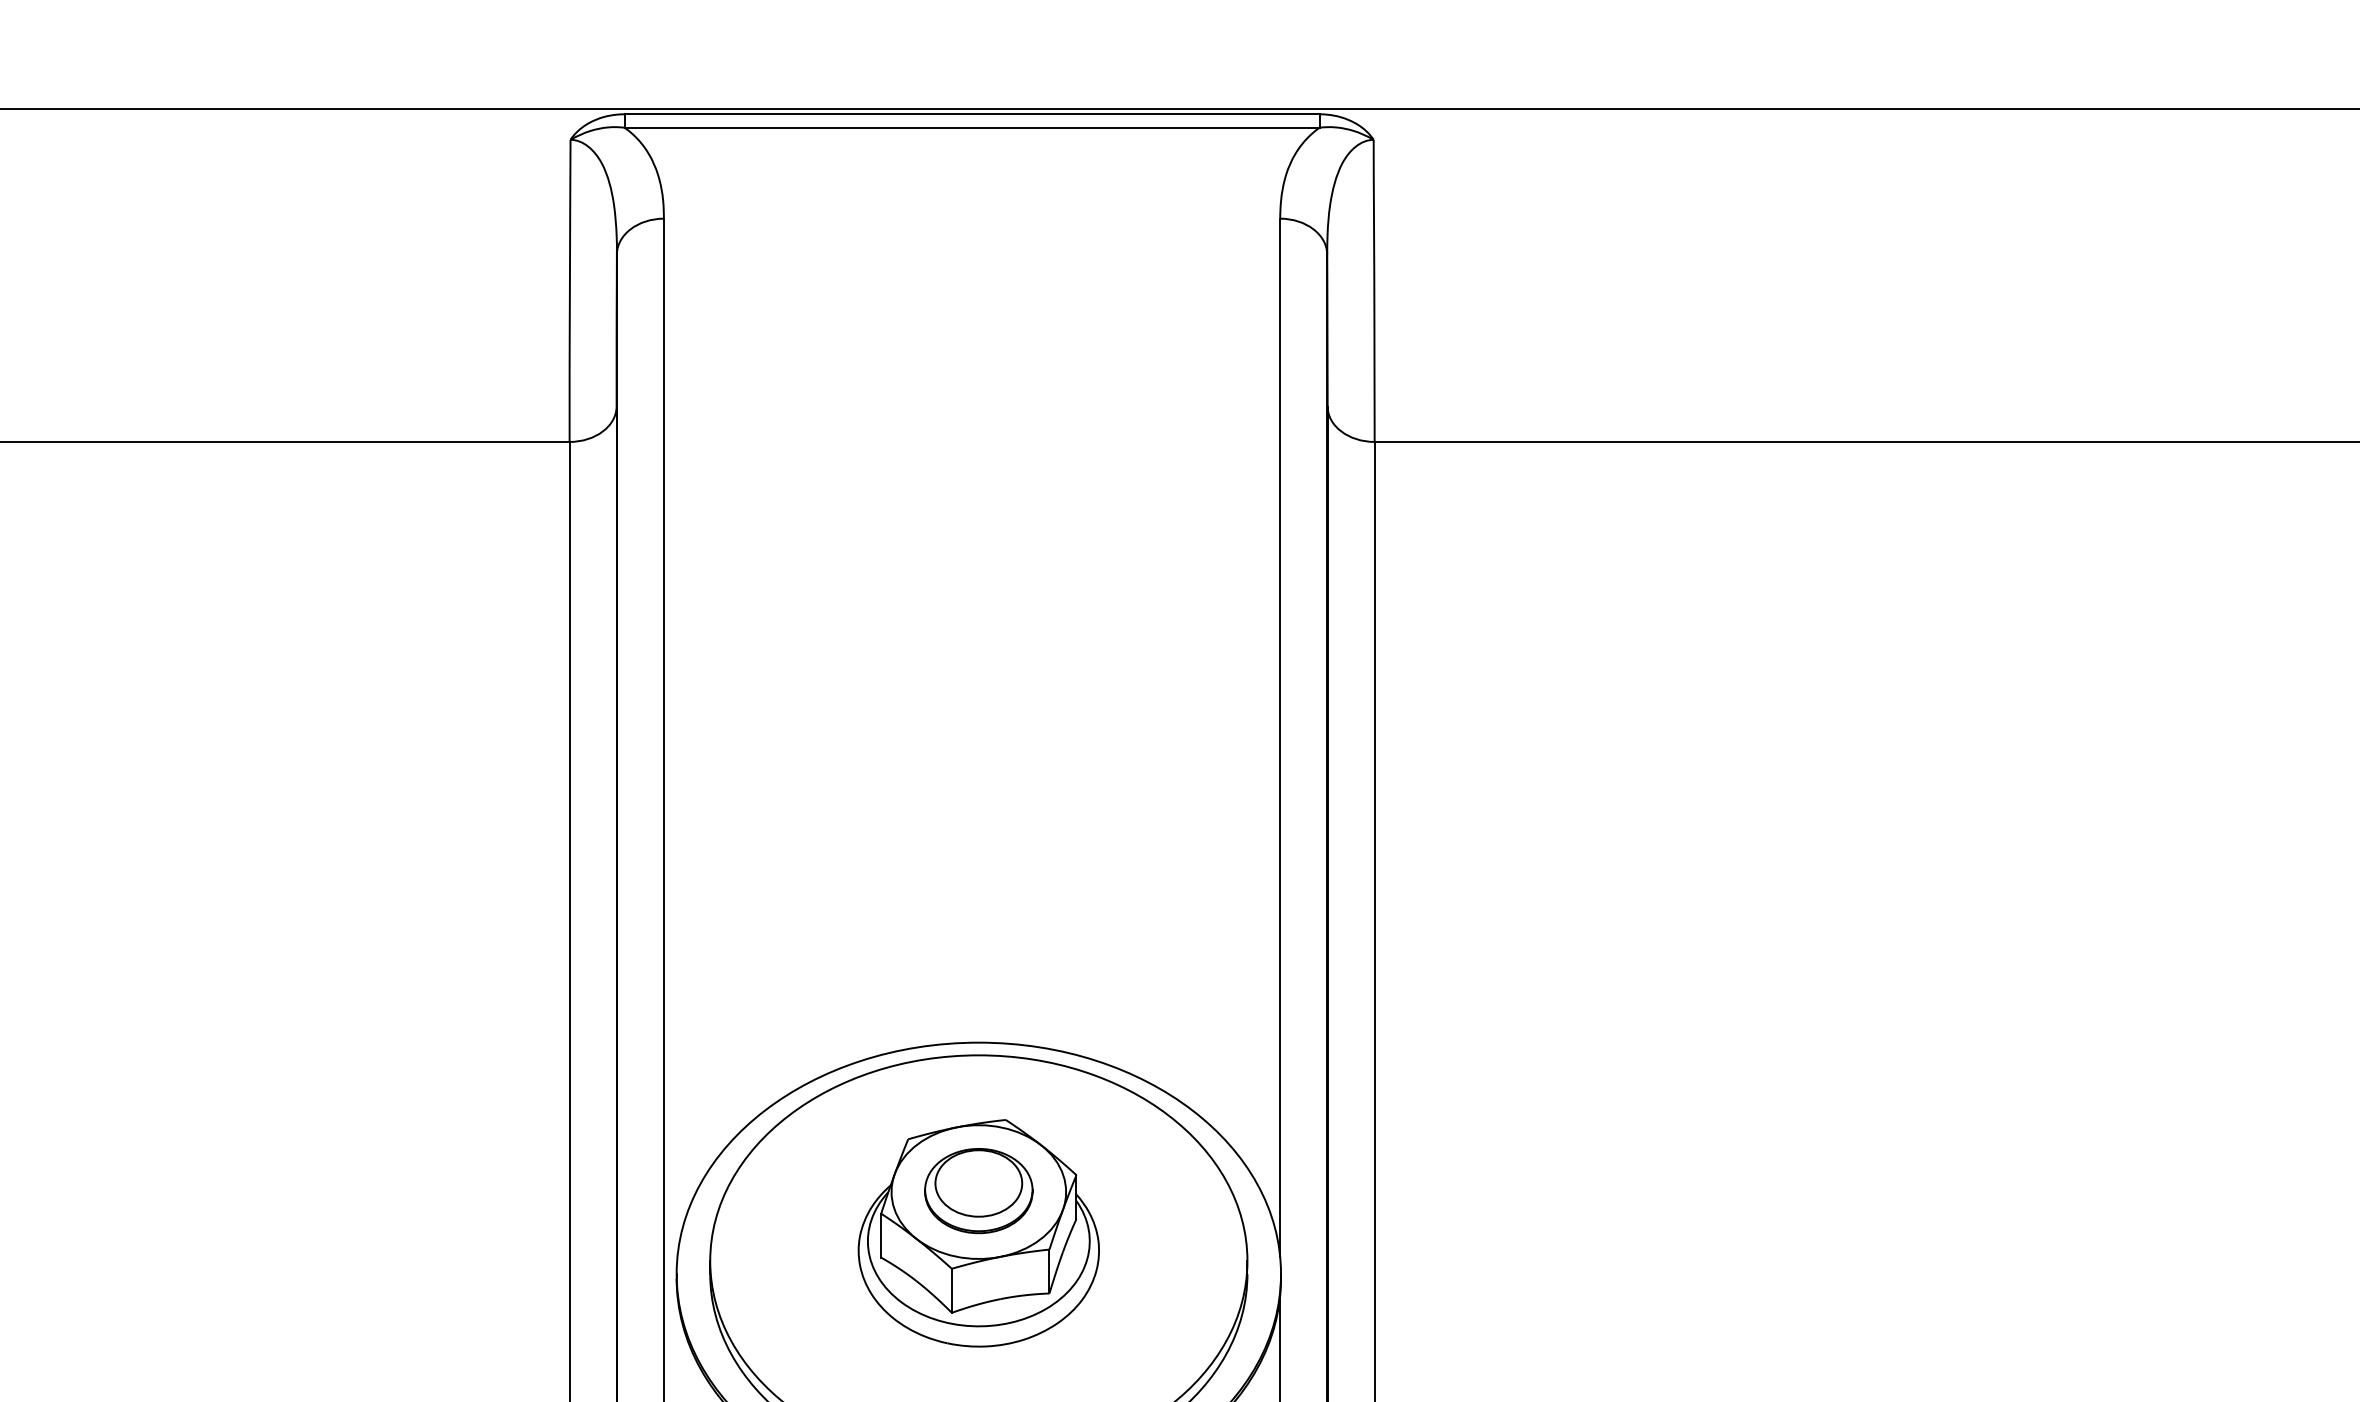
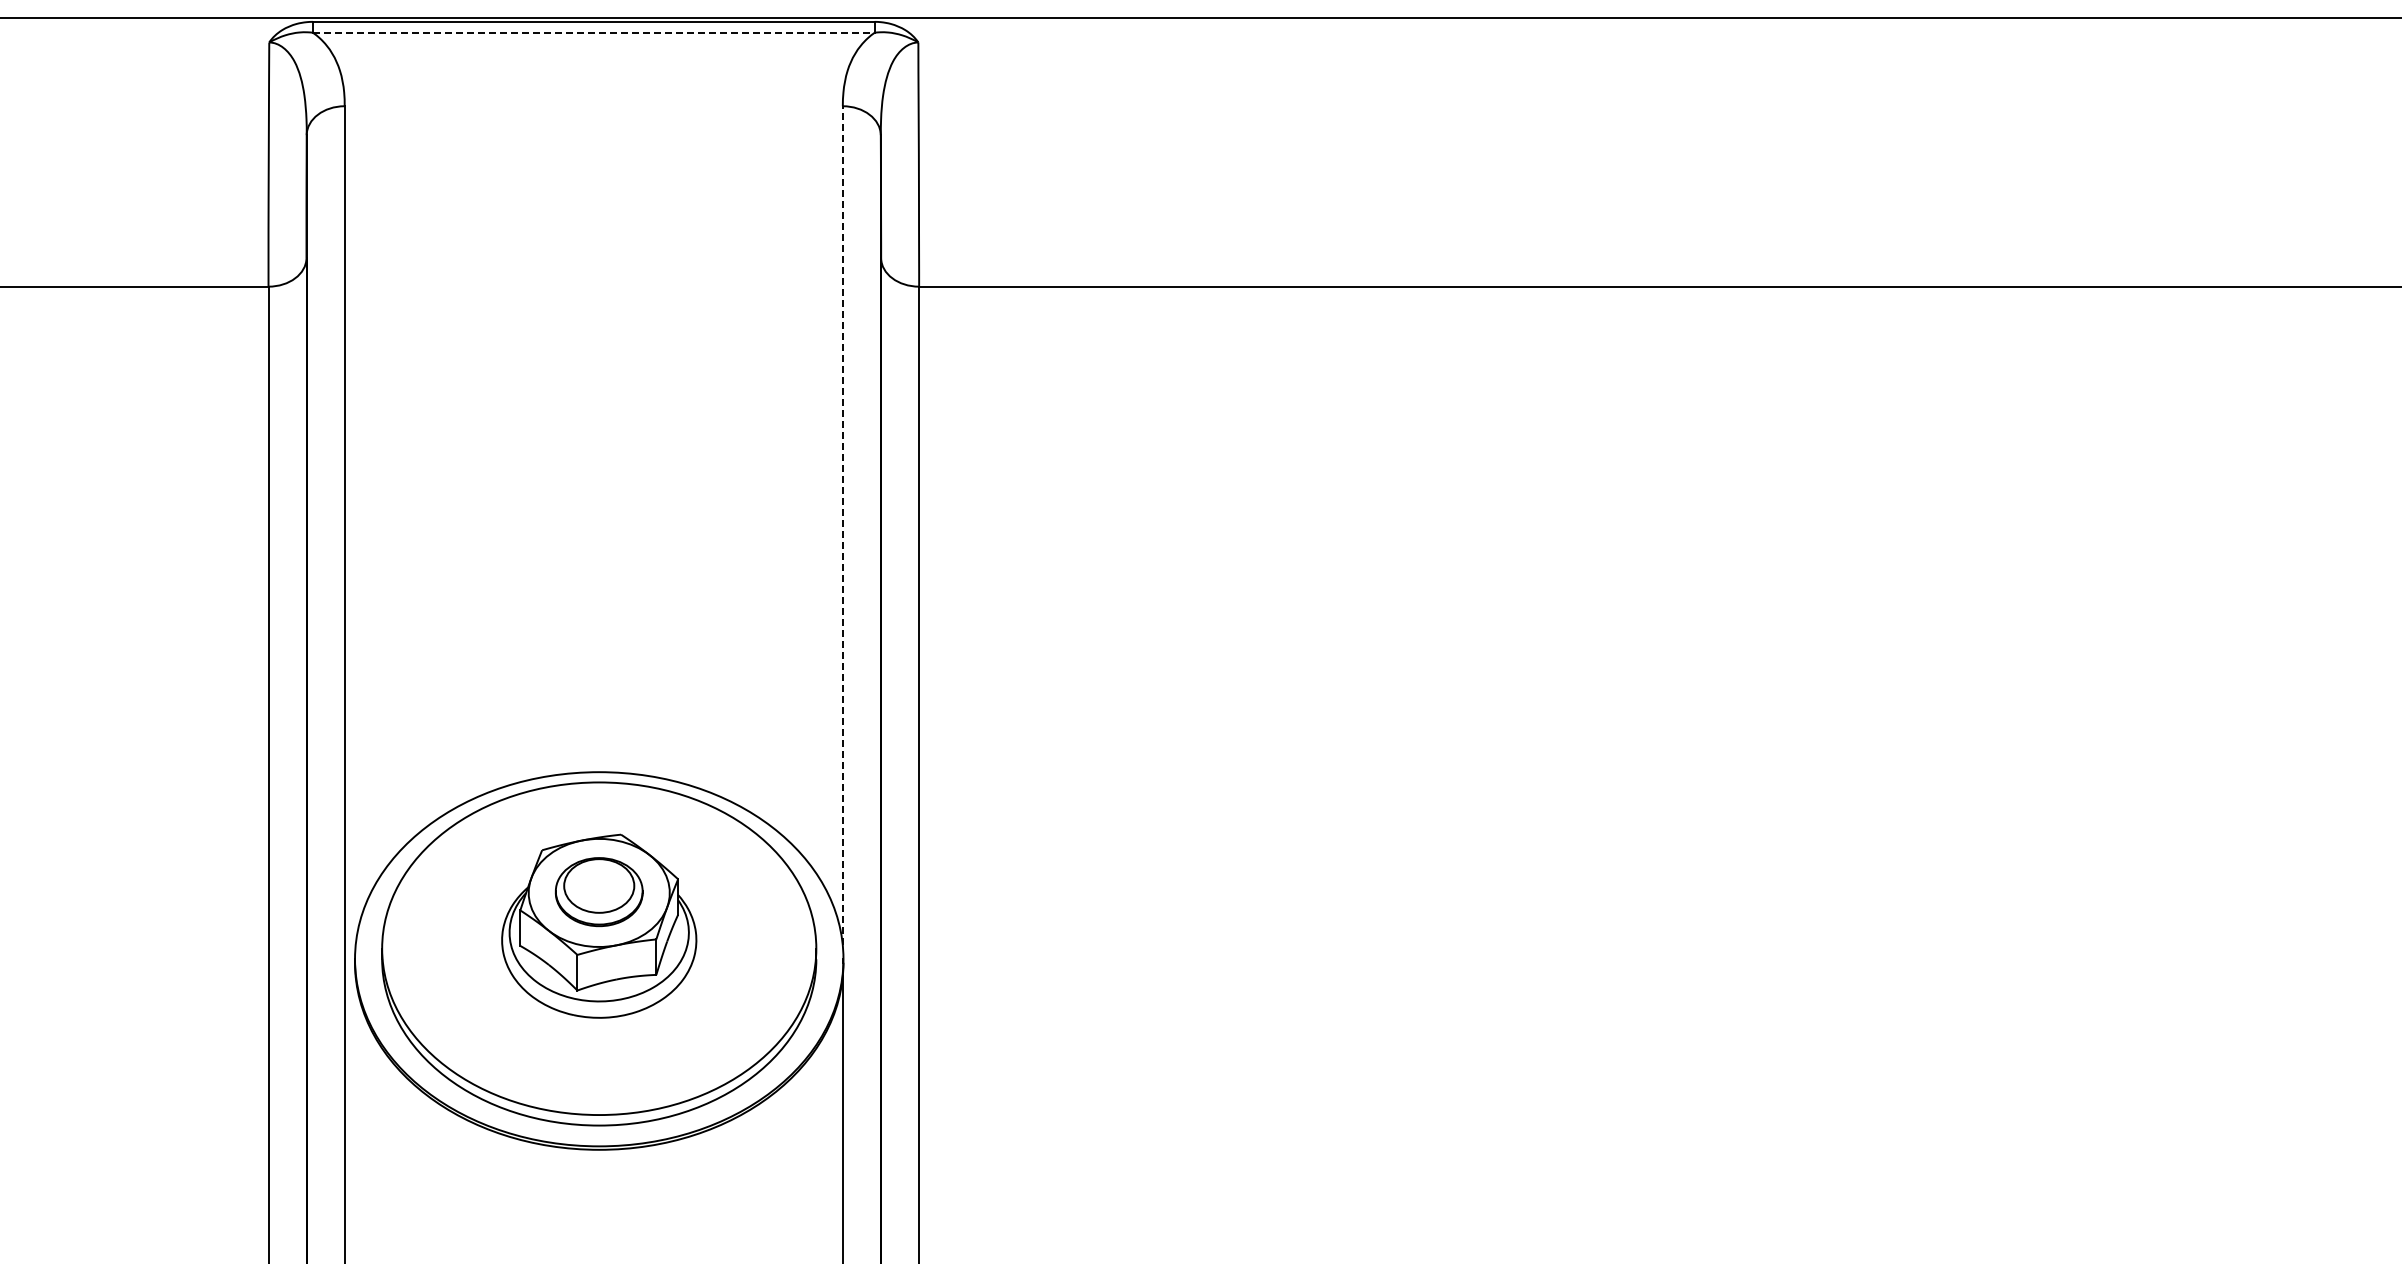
line: (971, 127) -> (593, 32), solid -> dashed
line: (1279, 737) -> (842, 525), solid -> dashed

